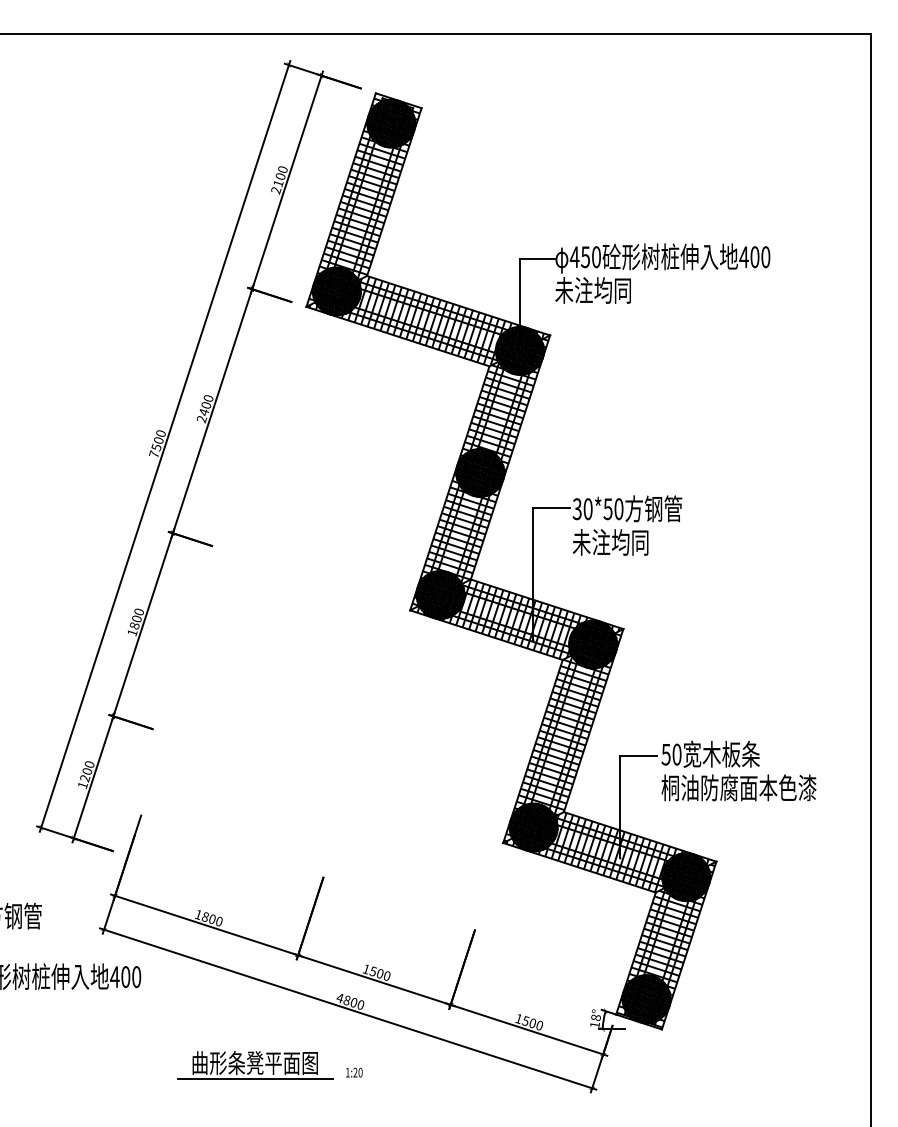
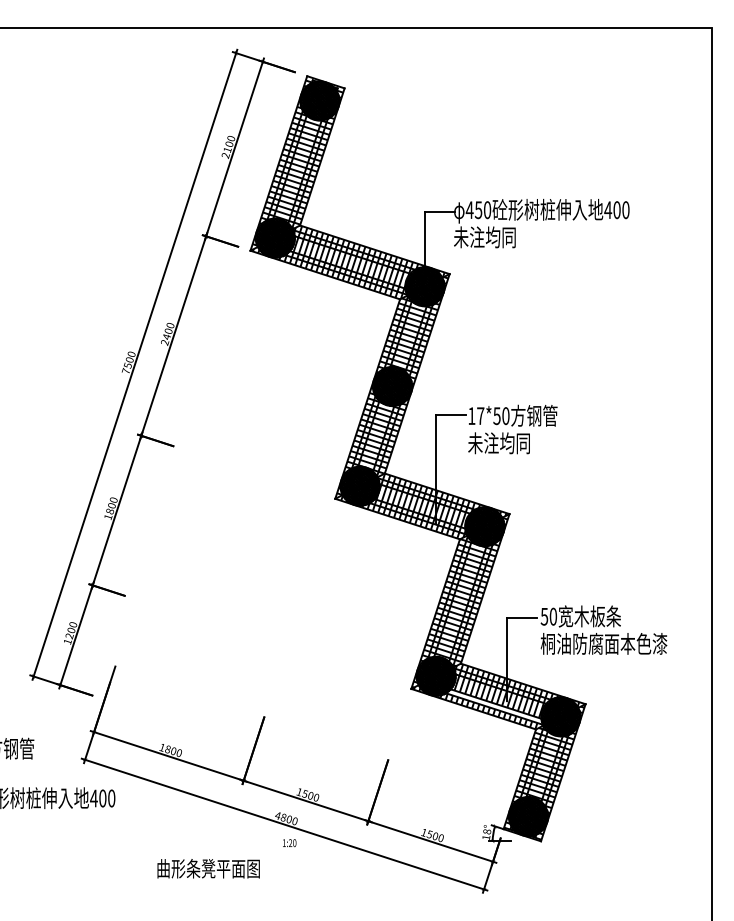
text: (582, 509) -> (476, 416), 30*50 -> 17*50
hatch: (605, 865) -> (494, 707), removed
text: (354, 1072) -> (289, 842), moved
line: (254, 1078) -> (208, 881), removed

